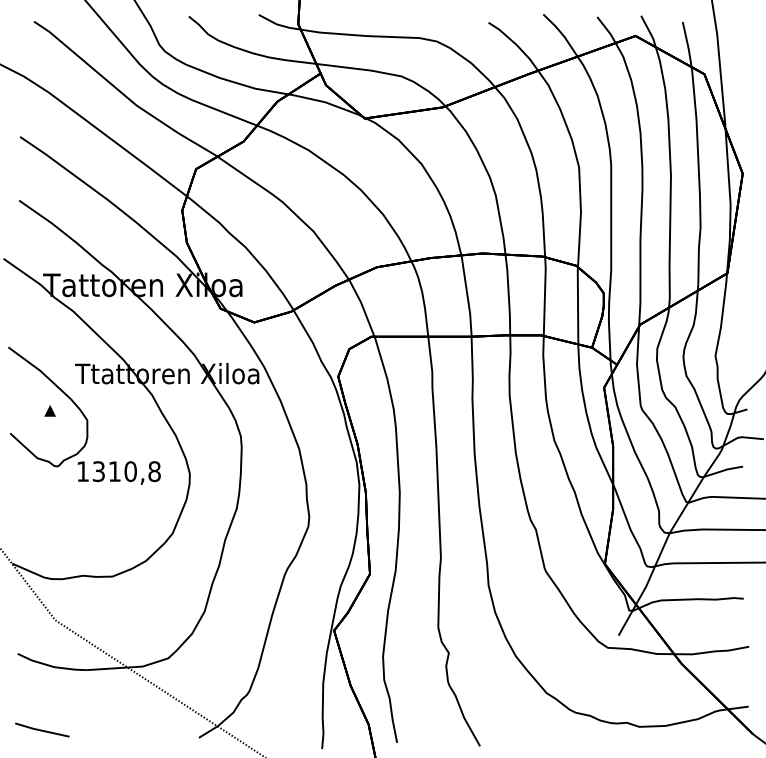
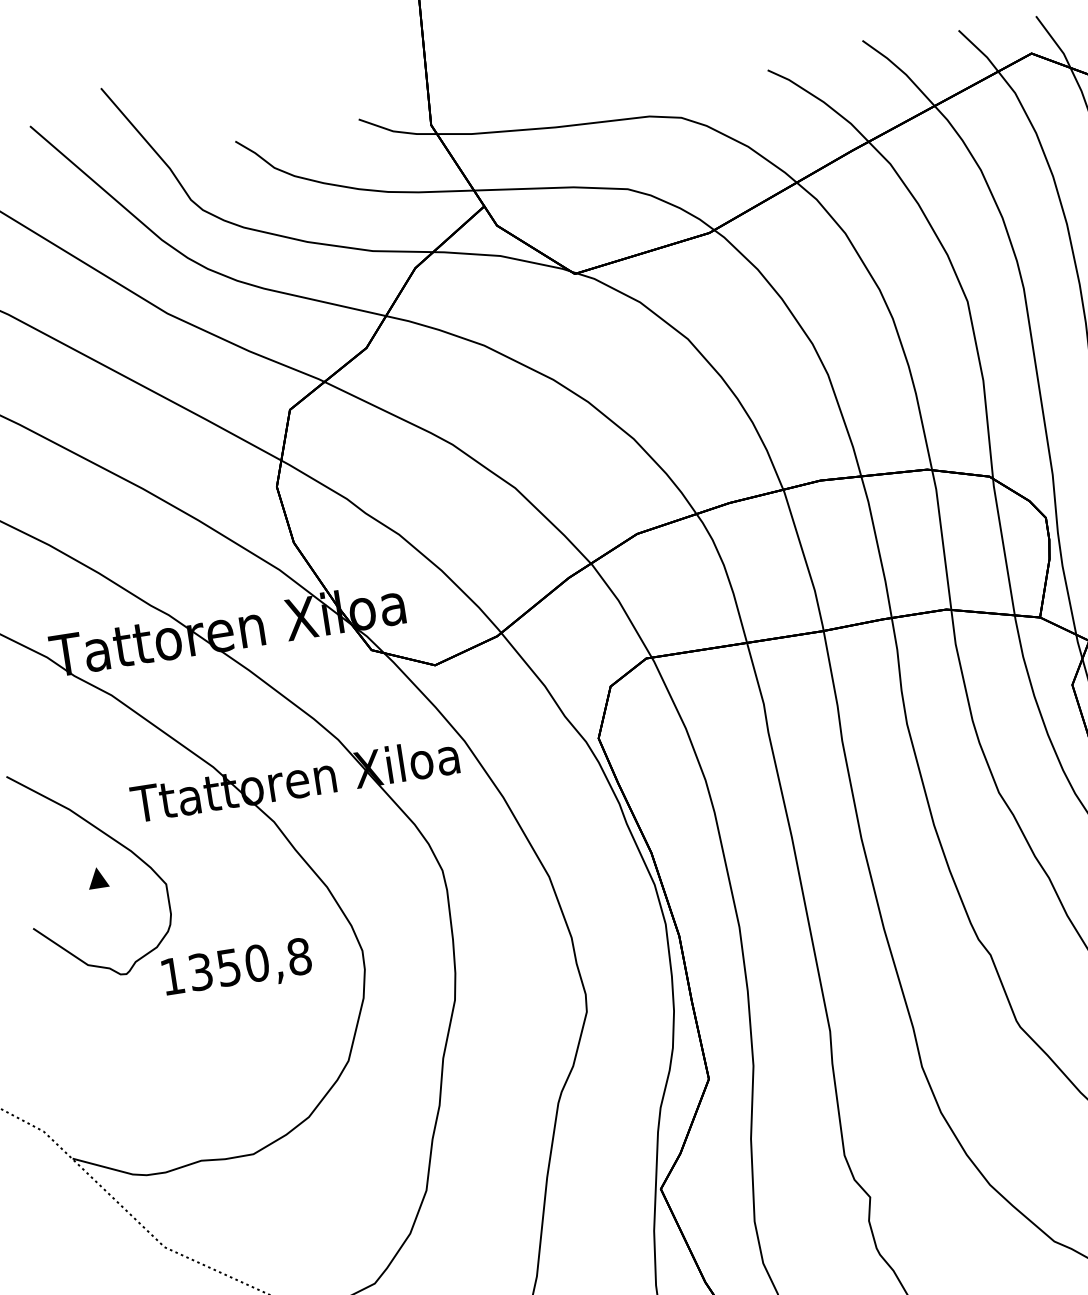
text: (114, 471) -> (228, 967), 1310,8 -> 1350,8

